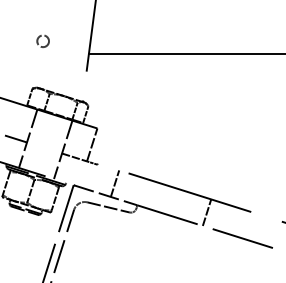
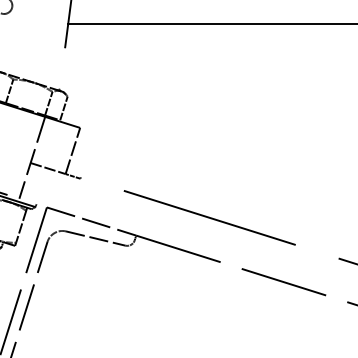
line: (114, 183) -> (104, 205), removed
line: (206, 212) -> (233, 245), removed

